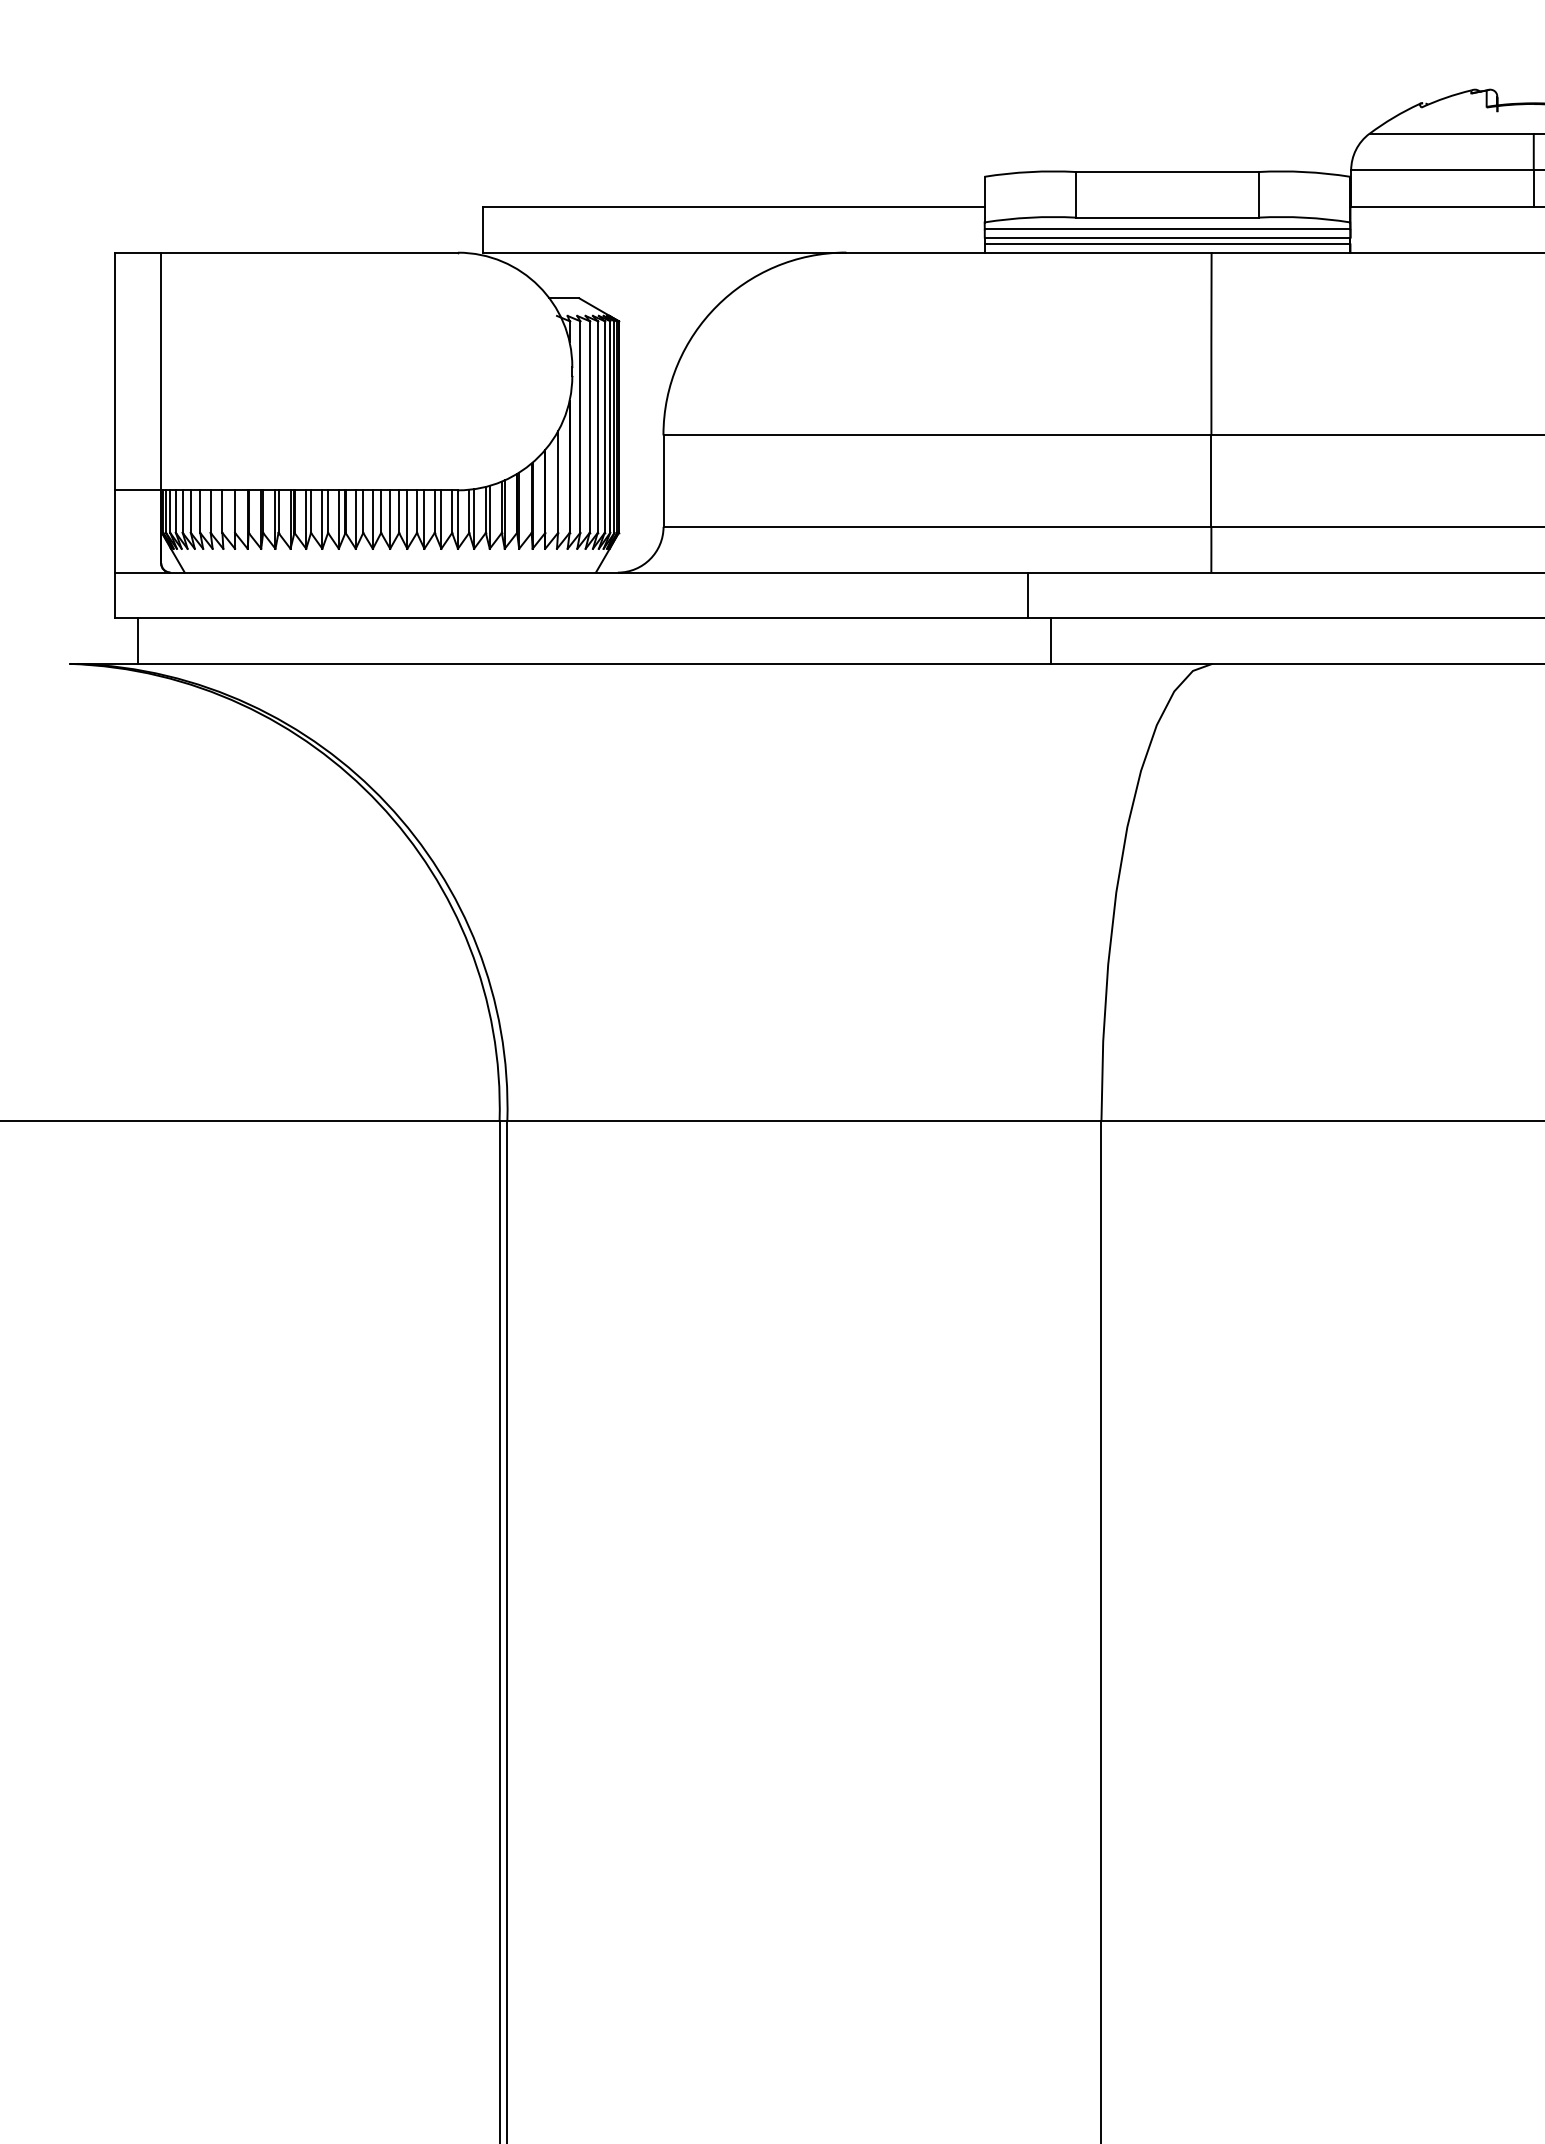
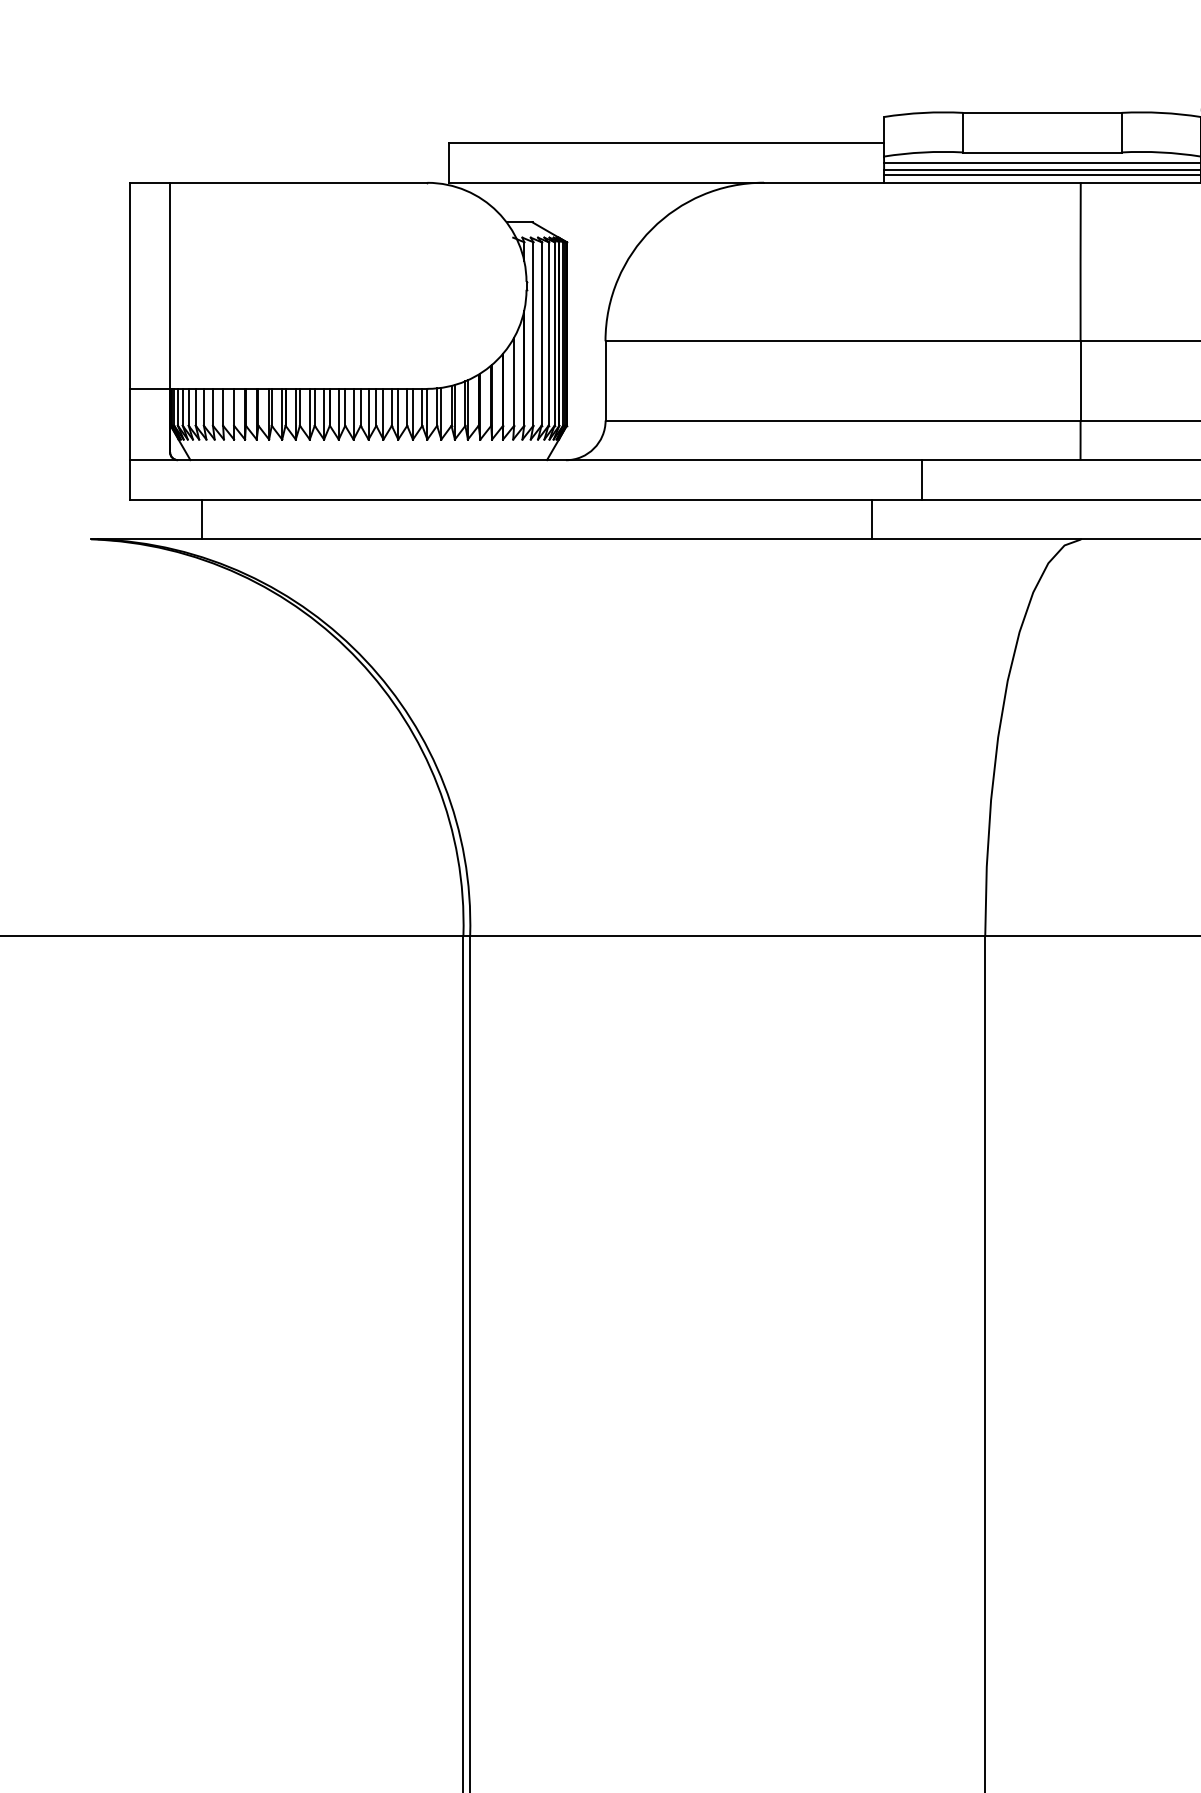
line: (138, 641) -> (202, 519), moved
line: (1051, 641) -> (872, 519), moved

